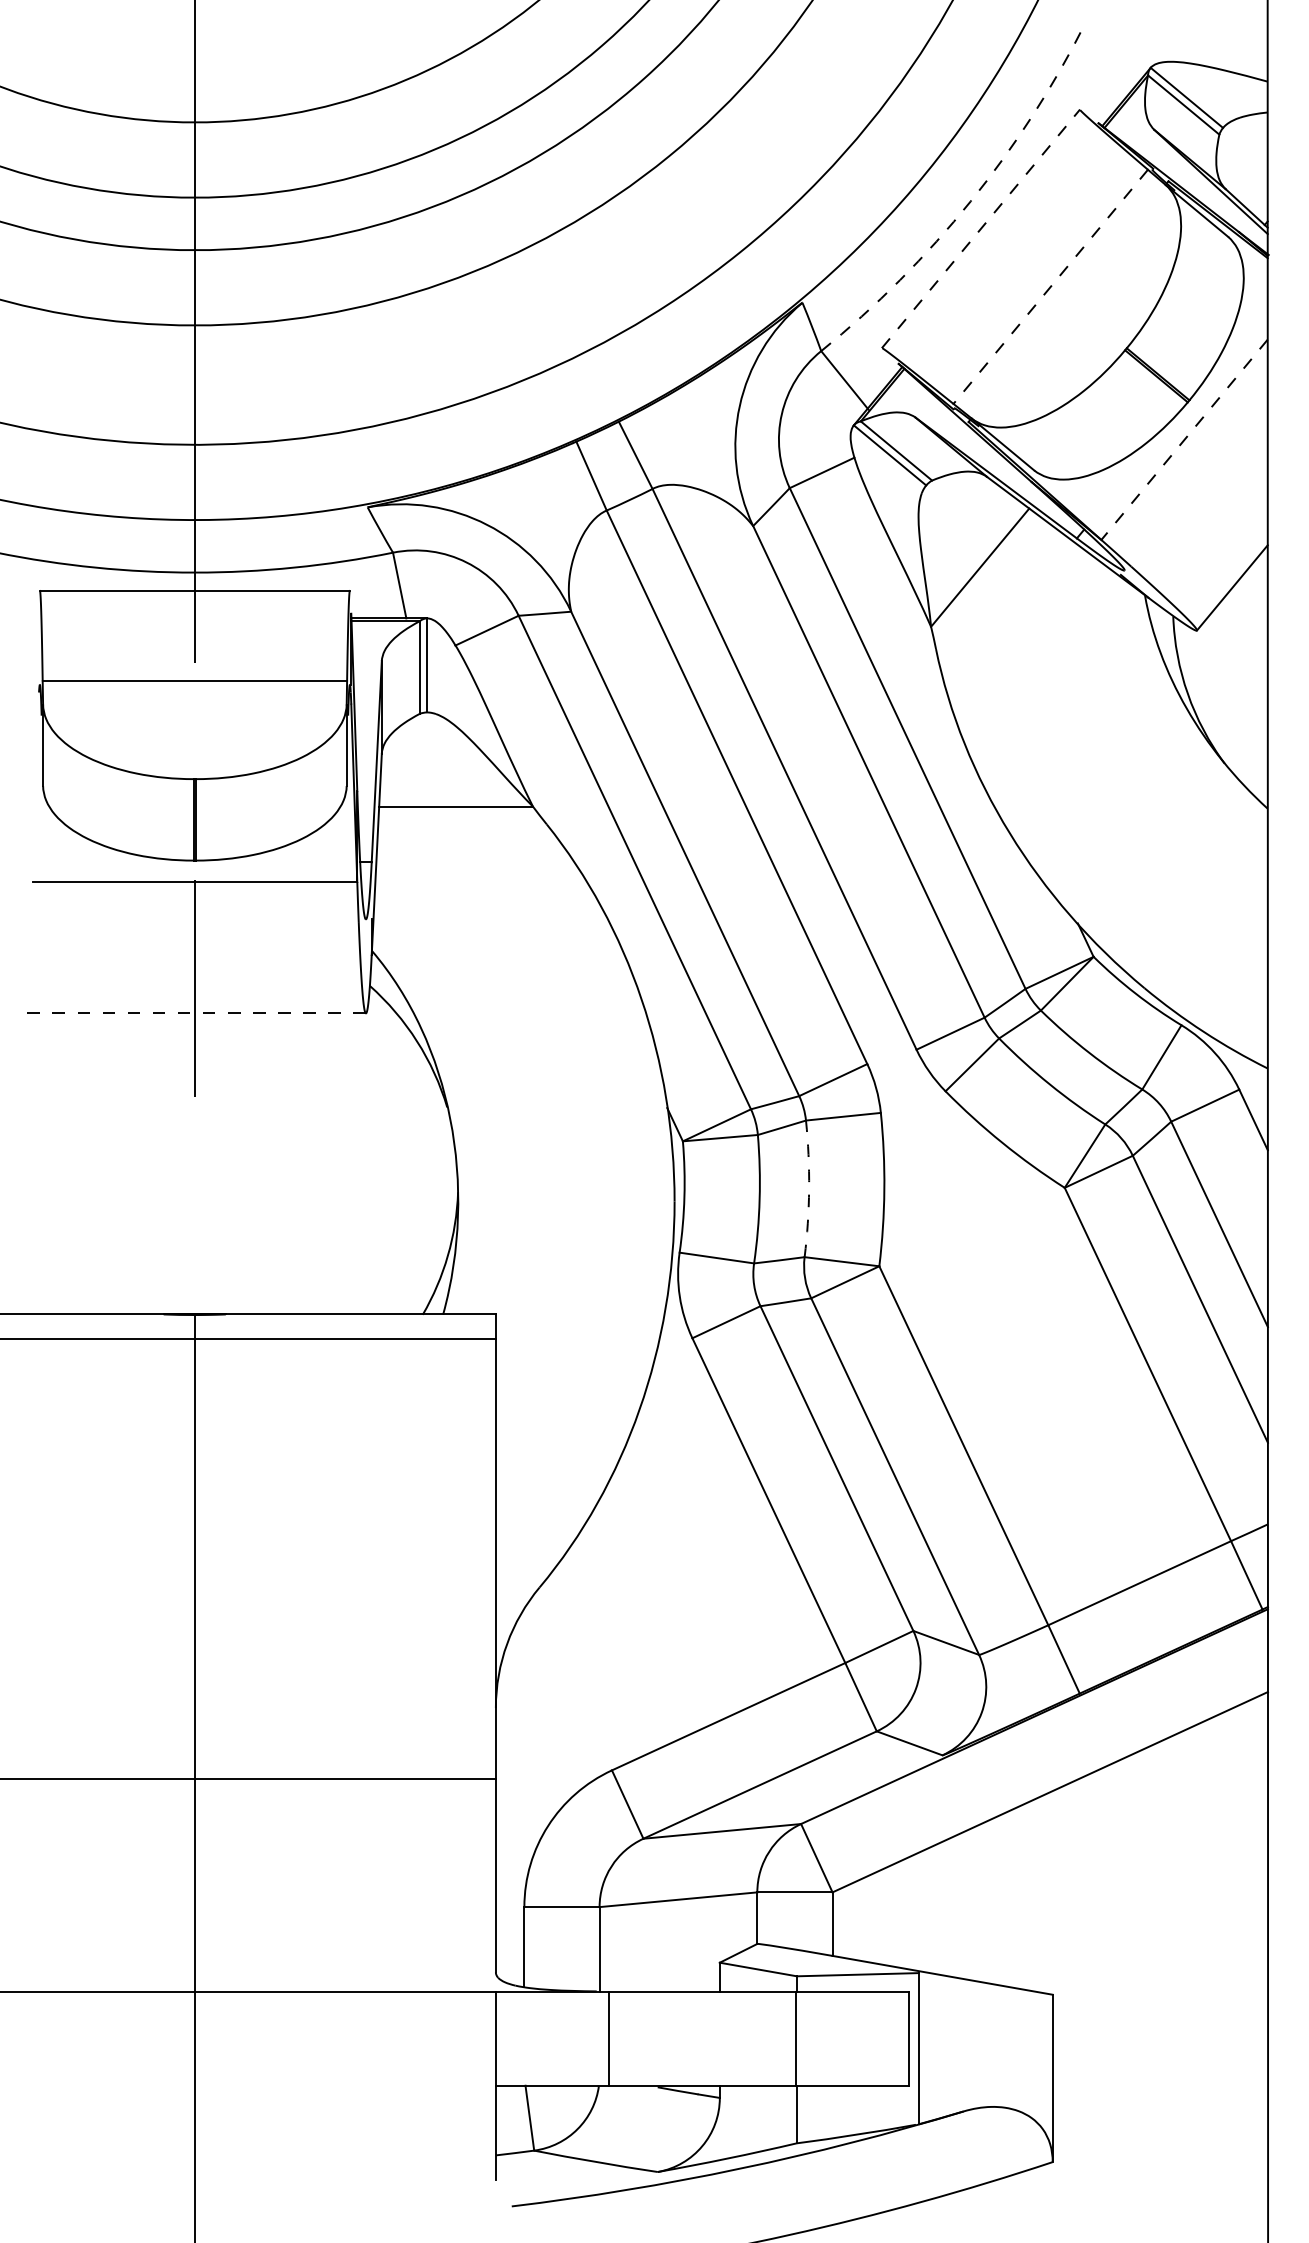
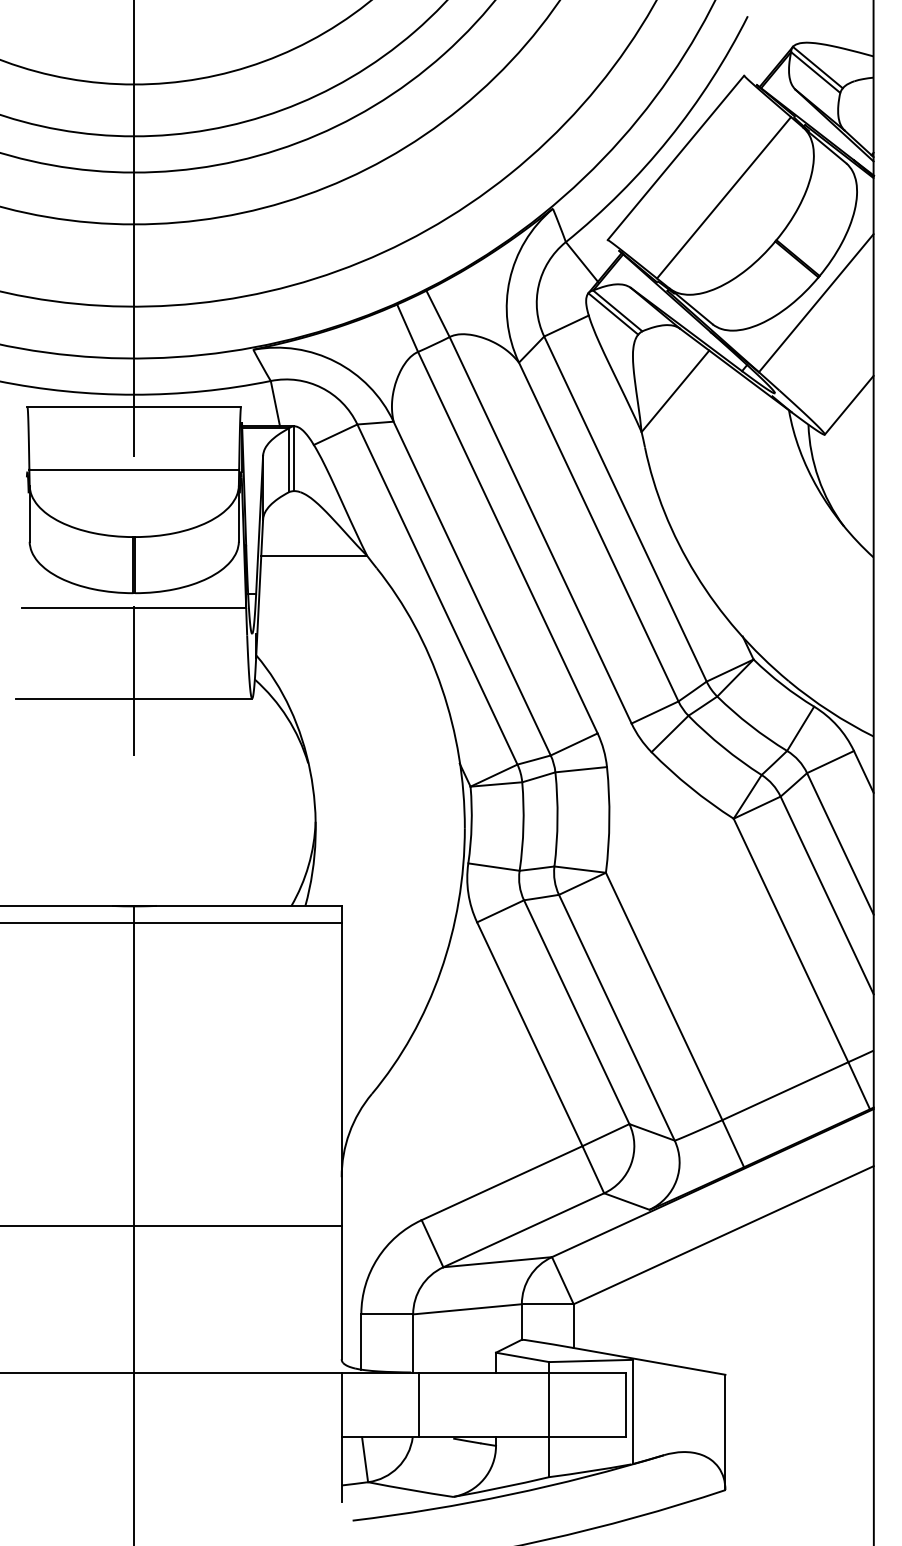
arc: (970, 200) -> (668, 138), dashed -> solid
line: (980, 228) -> (675, 157), dashed -> solid
line: (1051, 286) -> (724, 197), dashed -> solid
line: (1184, 440) -> (816, 303), dashed -> solid
line: (195, 1013) -> (134, 698), dashed -> solid
arc: (809, 1188) -> (557, 819), dashed -> solid

